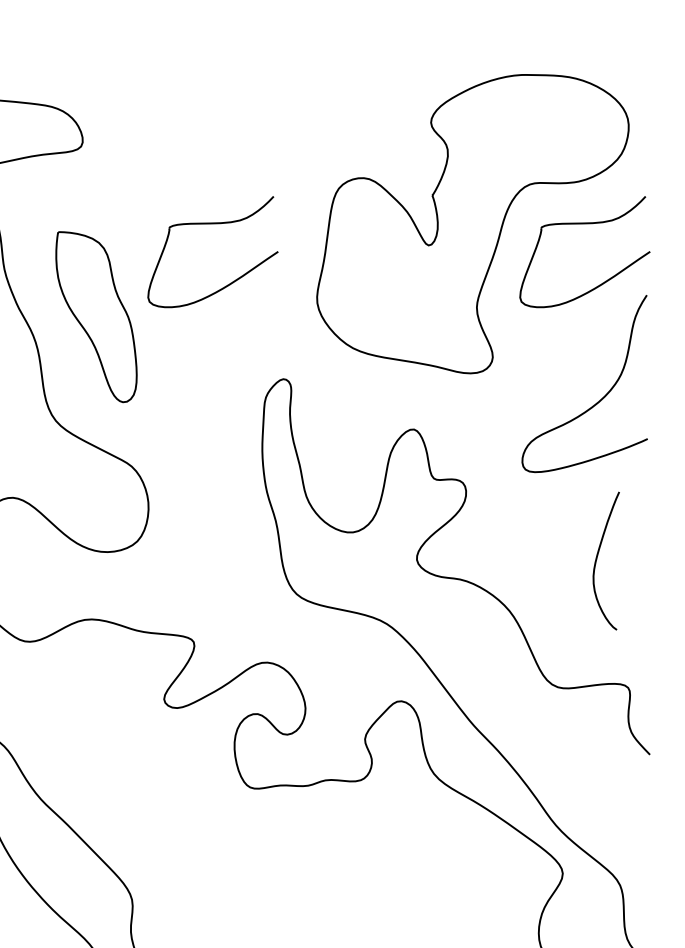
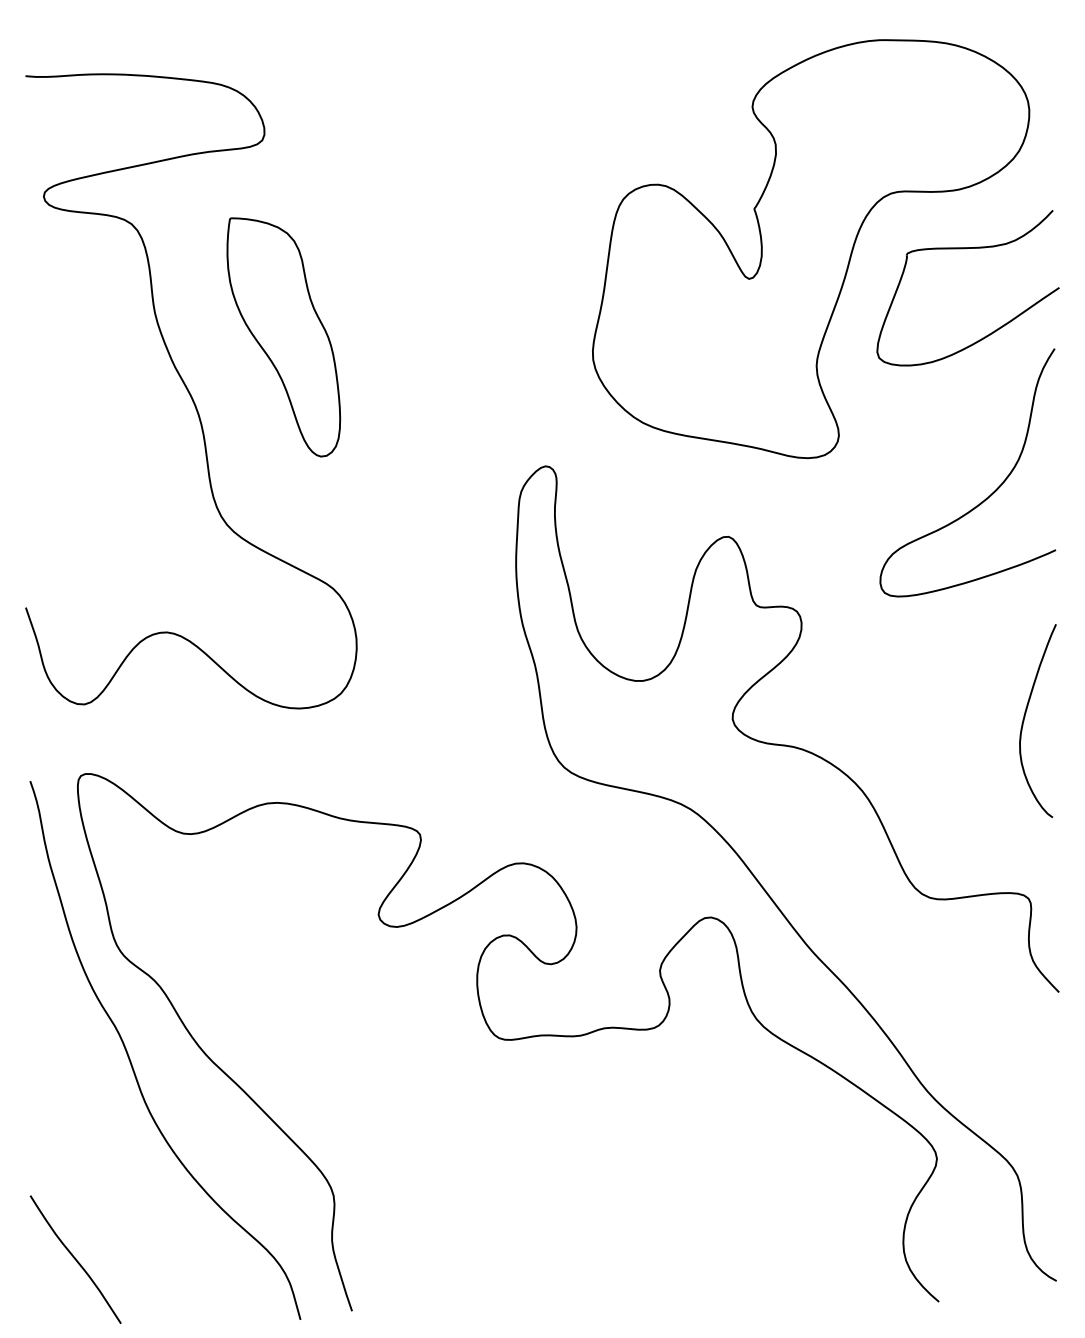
part: (211, 224) -> (444, 249), removed
part: (96, 317) -> (283, 337), moved
curve: (597, 558) -> (1025, 717), moved

